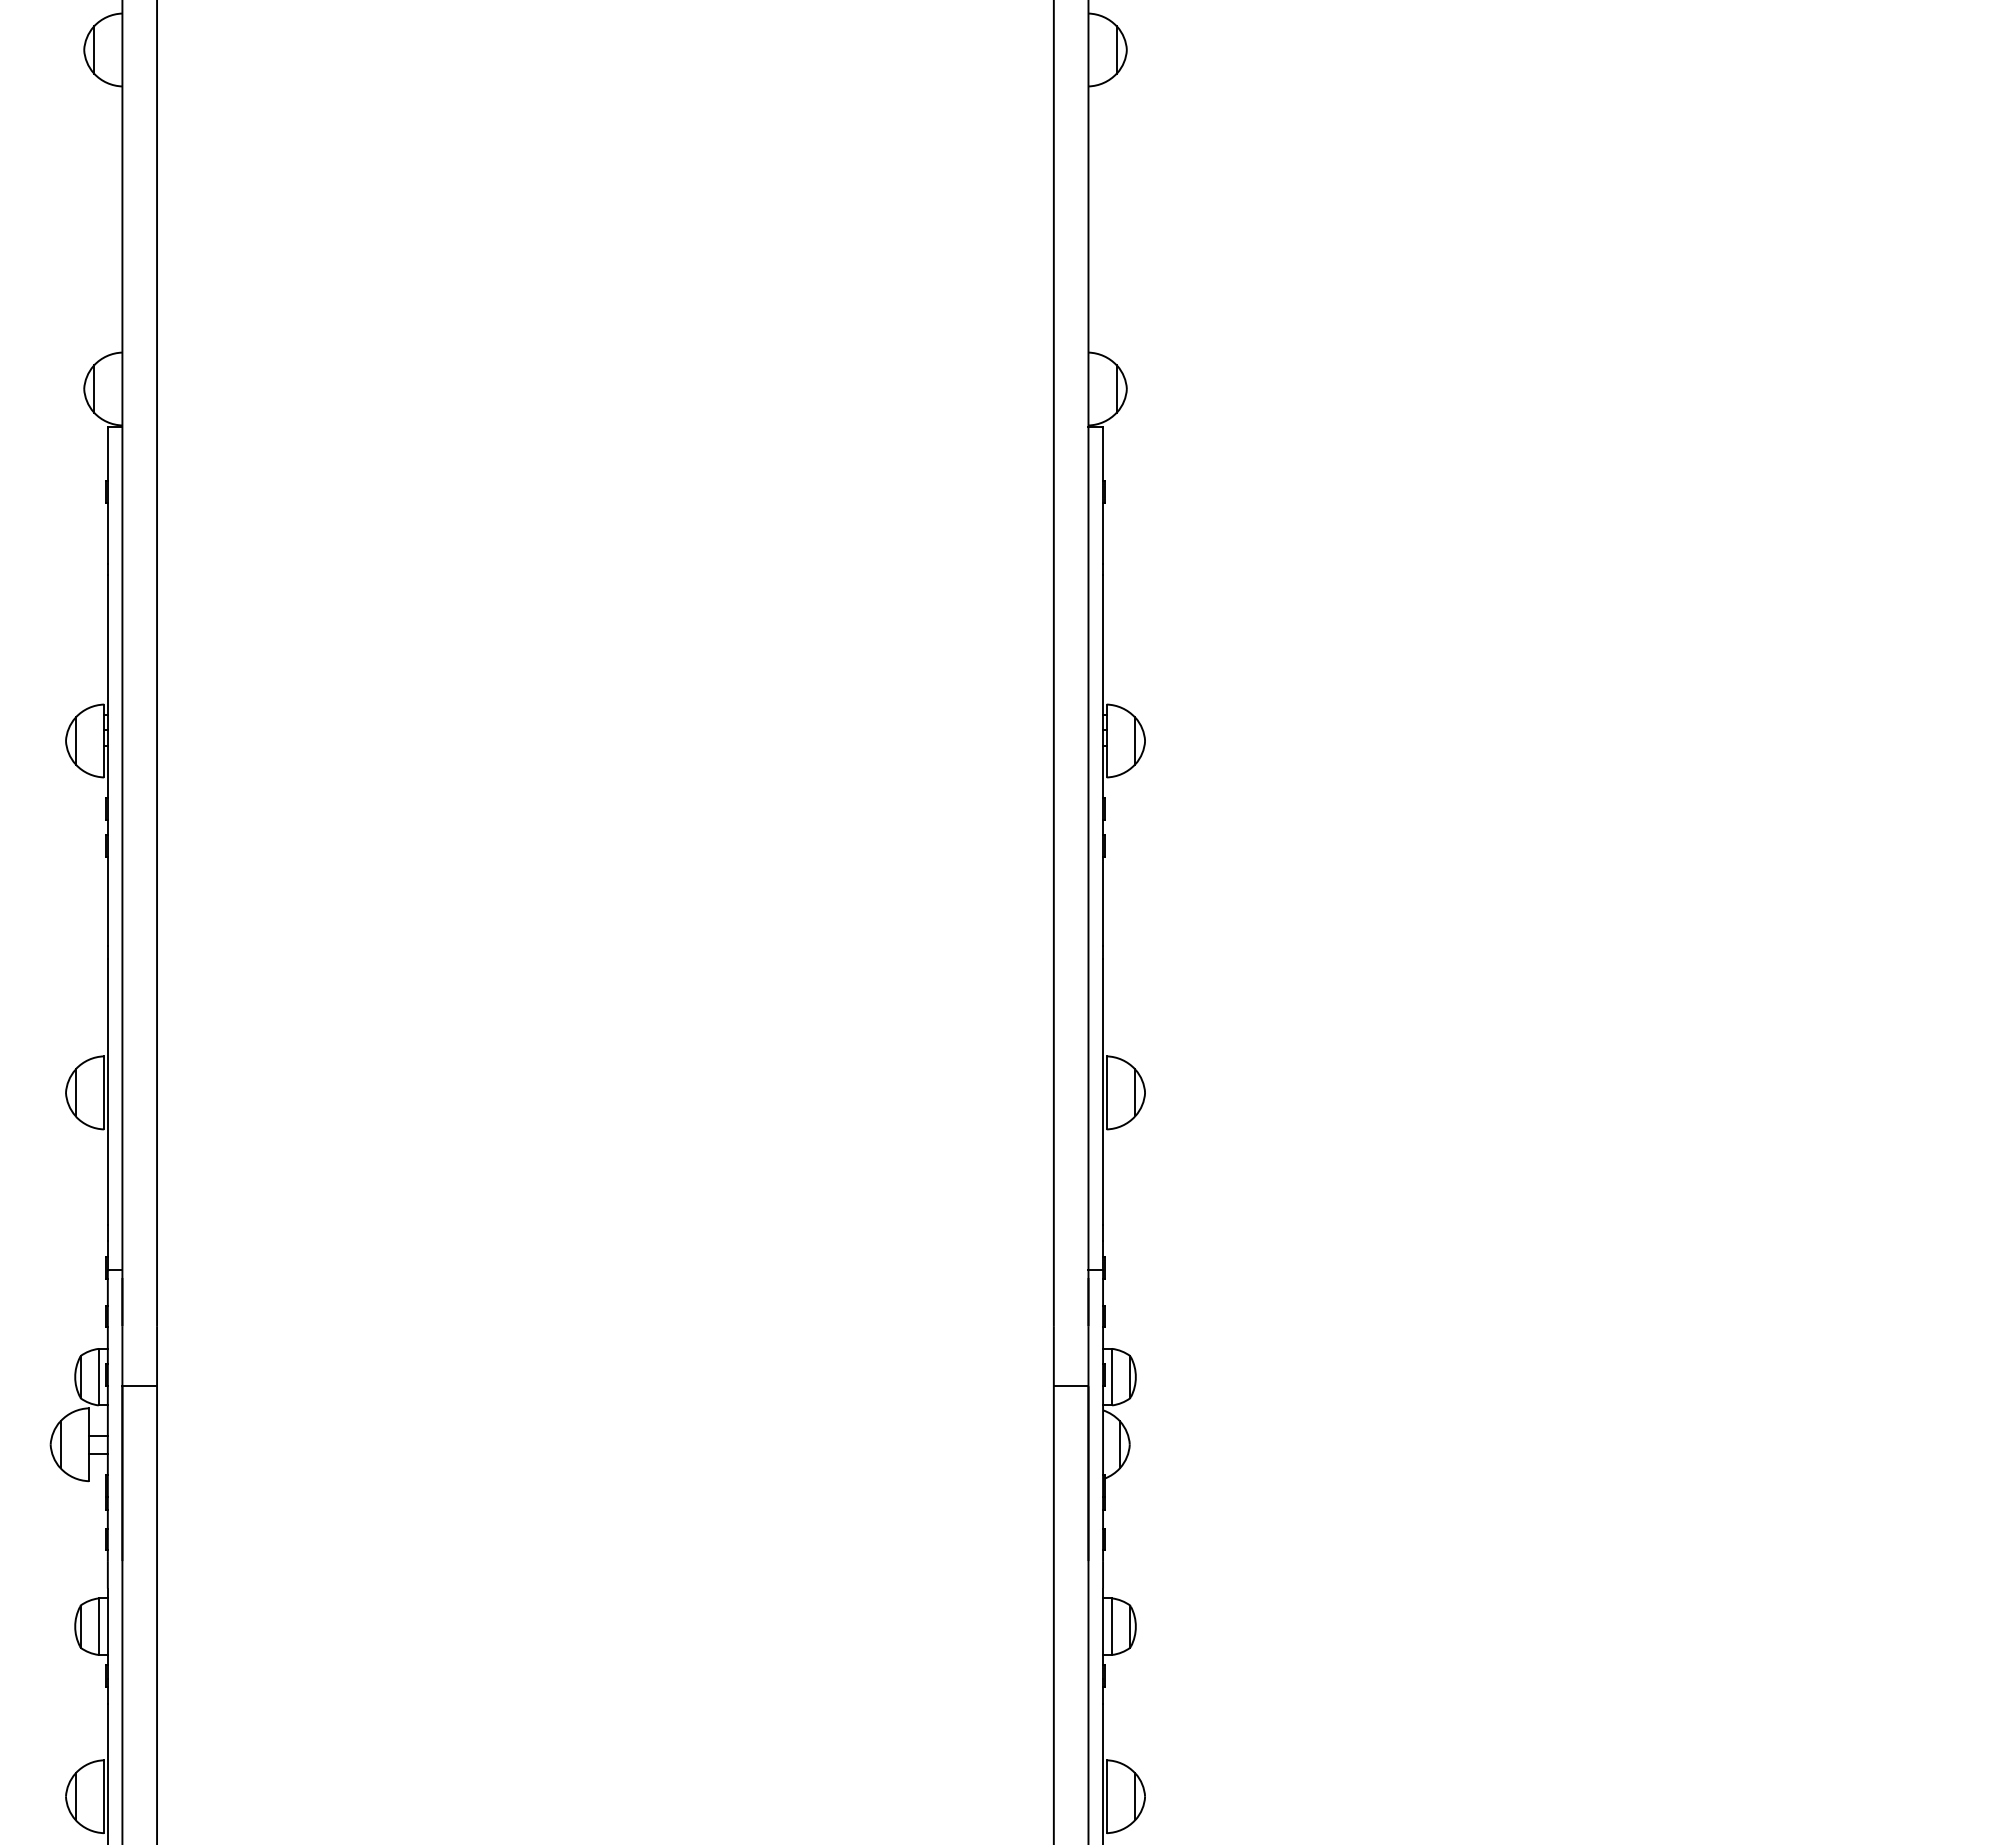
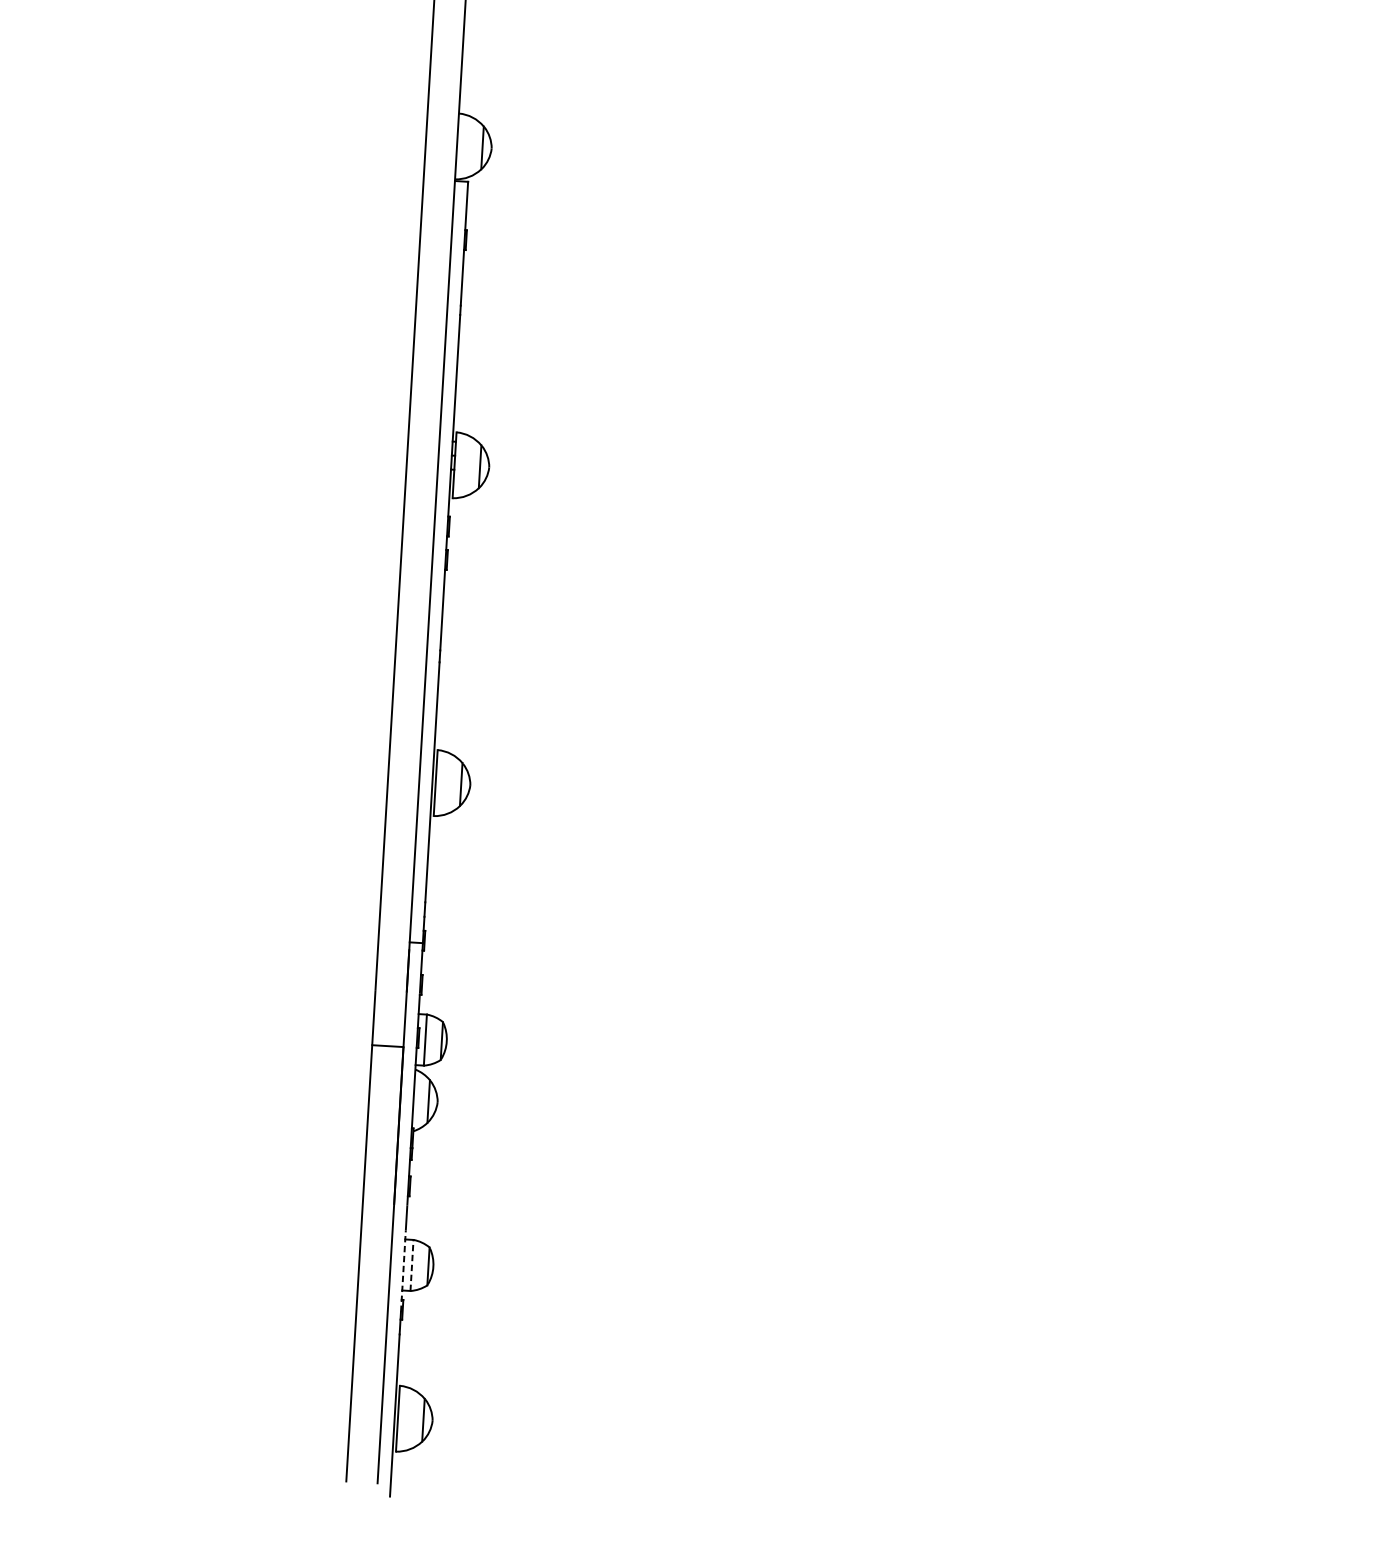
line: (1112, 1626) -> (412, 1265), solid -> dashed
line: (1103, 1633) -> (403, 1271), solid -> dashed

